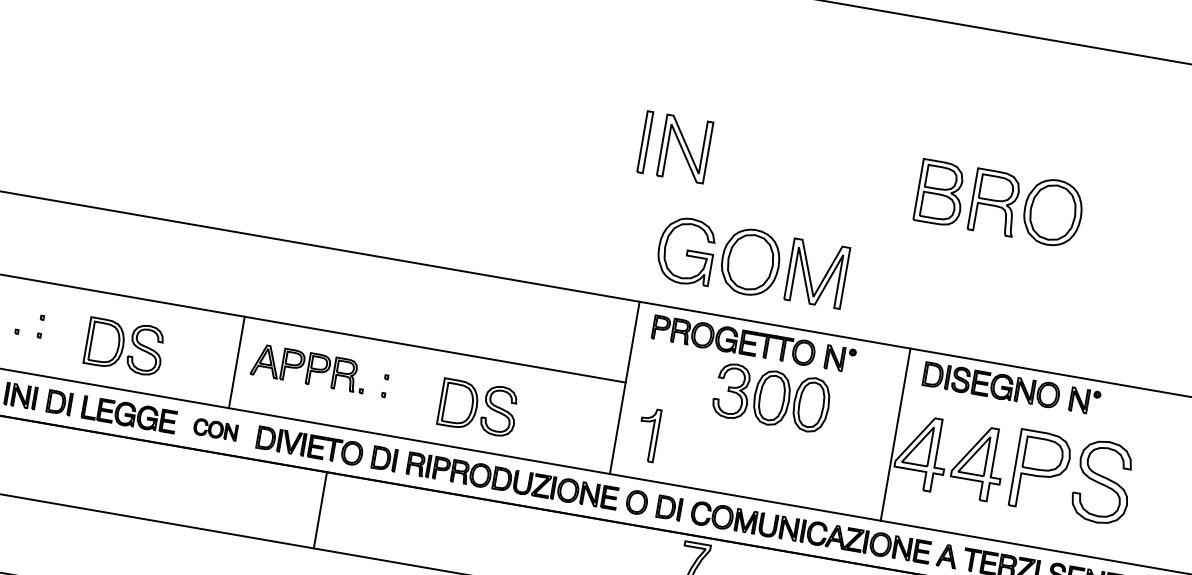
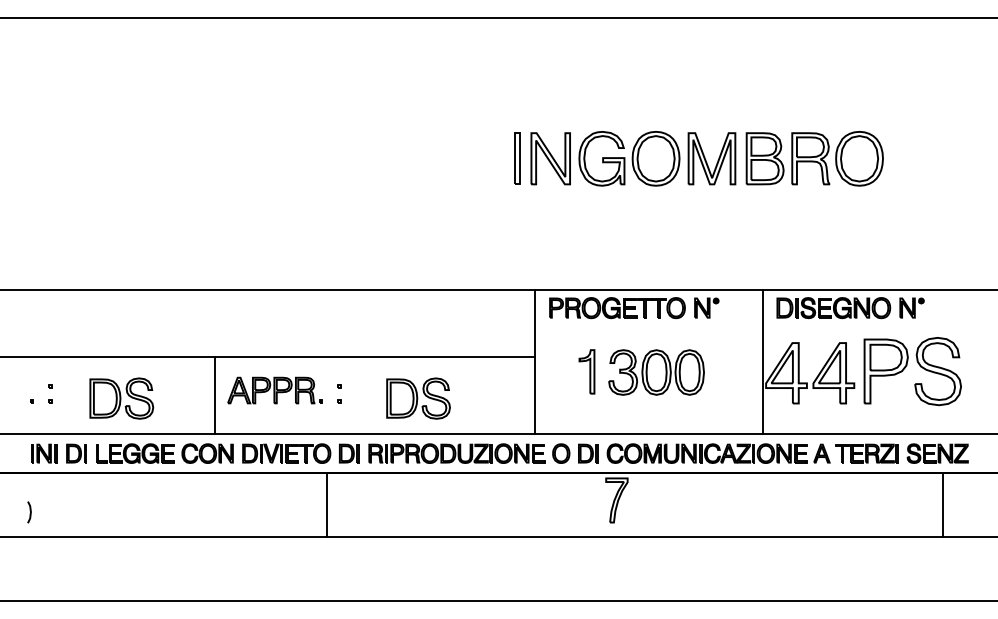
part: (752, 262) -> (657, 158), moved
part: (771, 398) -> (656, 372), moved
part: (215, 429) -> (207, 453), size x1.43
part: (647, 434) -> (586, 371), moved
line: (320, 510) -> (327, 504), moved

